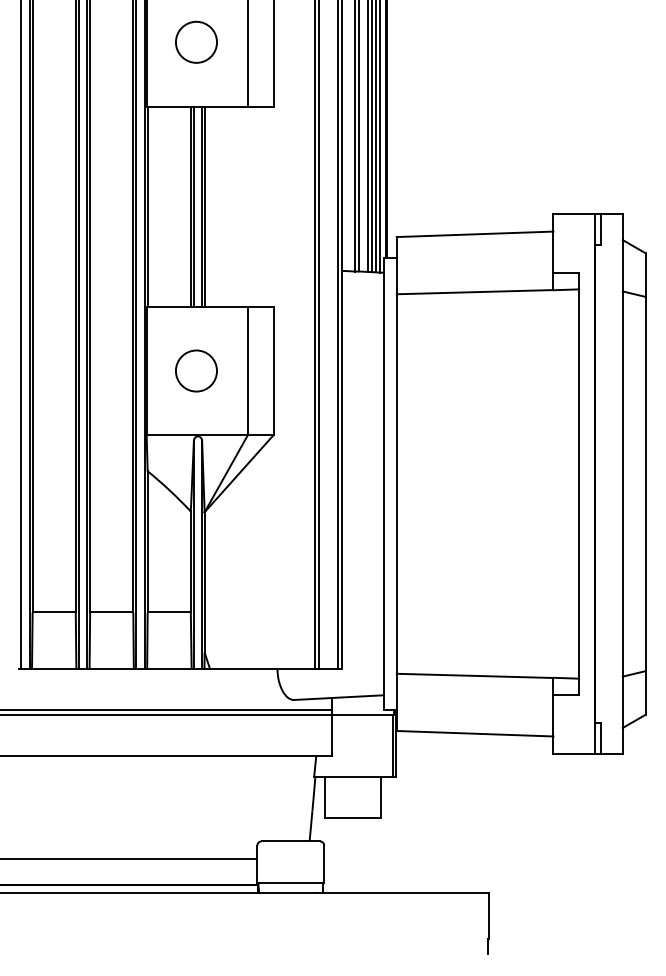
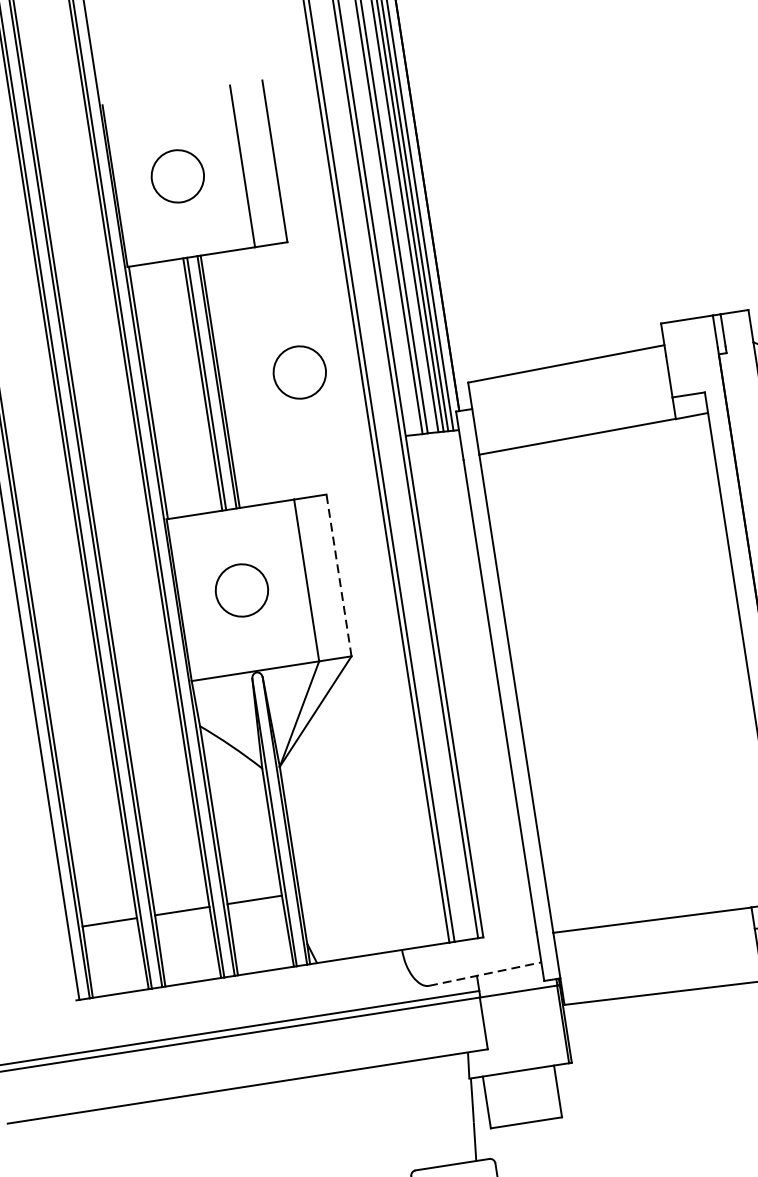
circle: (267, 208) -> (299, 371), added
line: (273, 370) -> (338, 574), solid -> dashed
line: (339, 697) -> (485, 973), solid -> dashed

